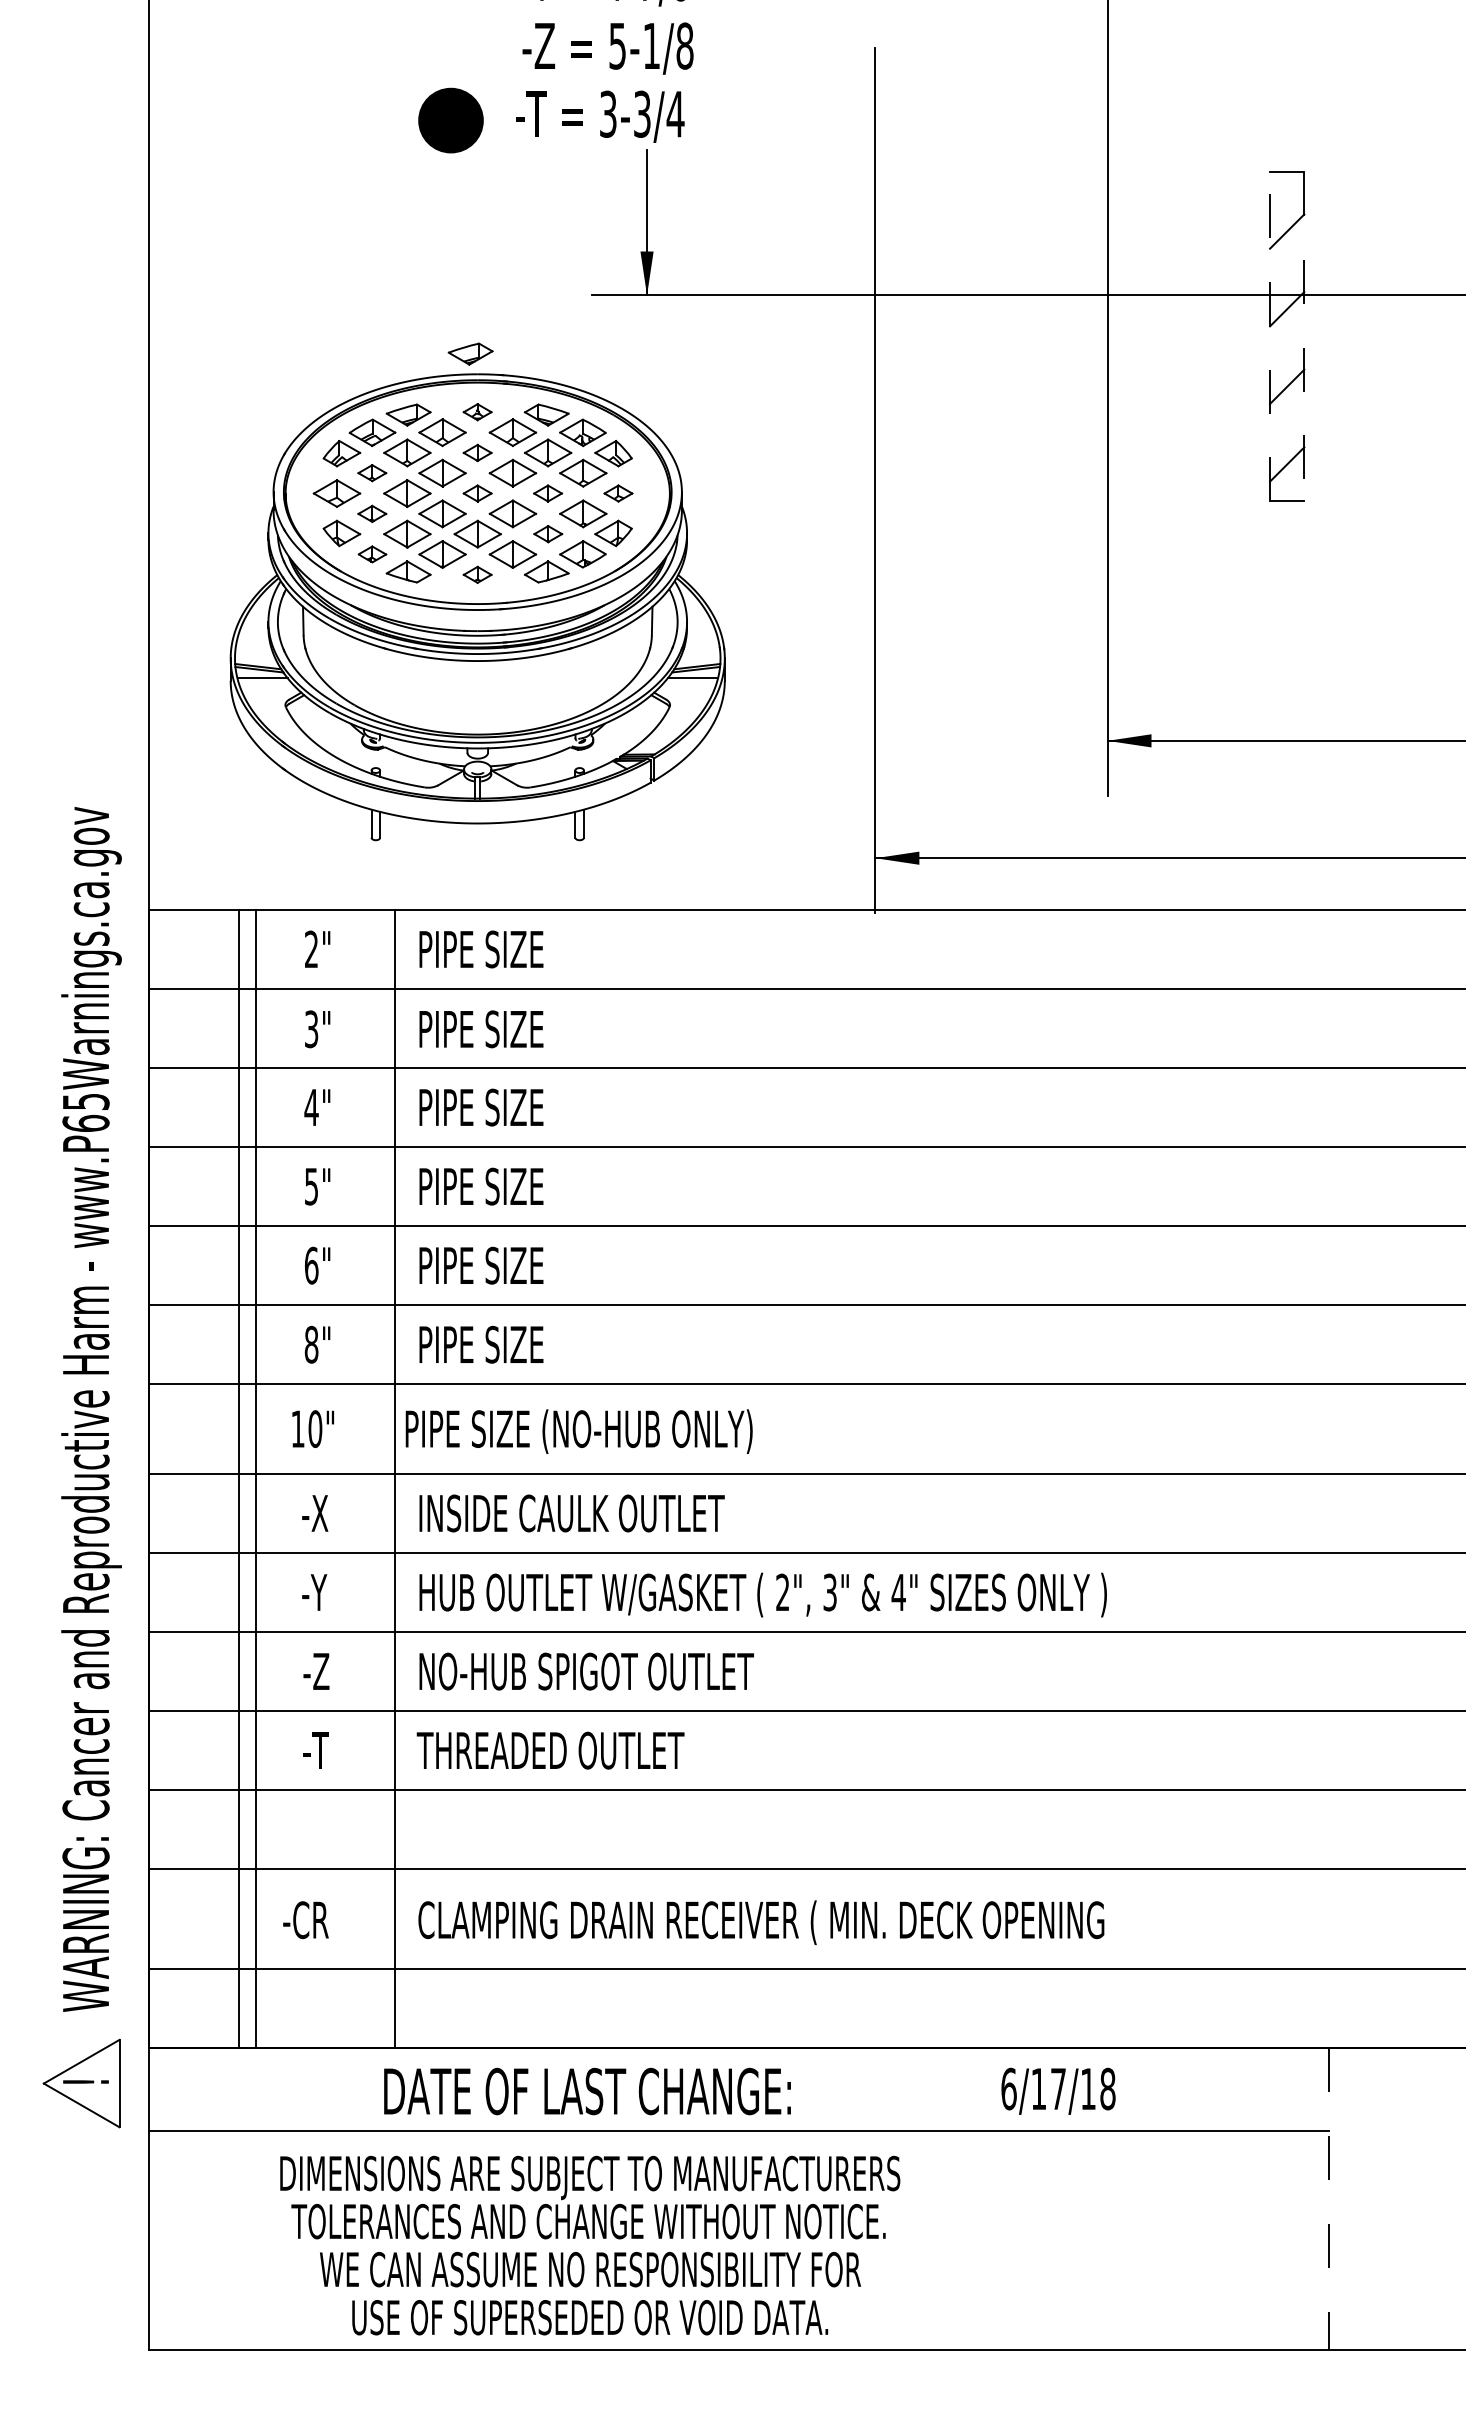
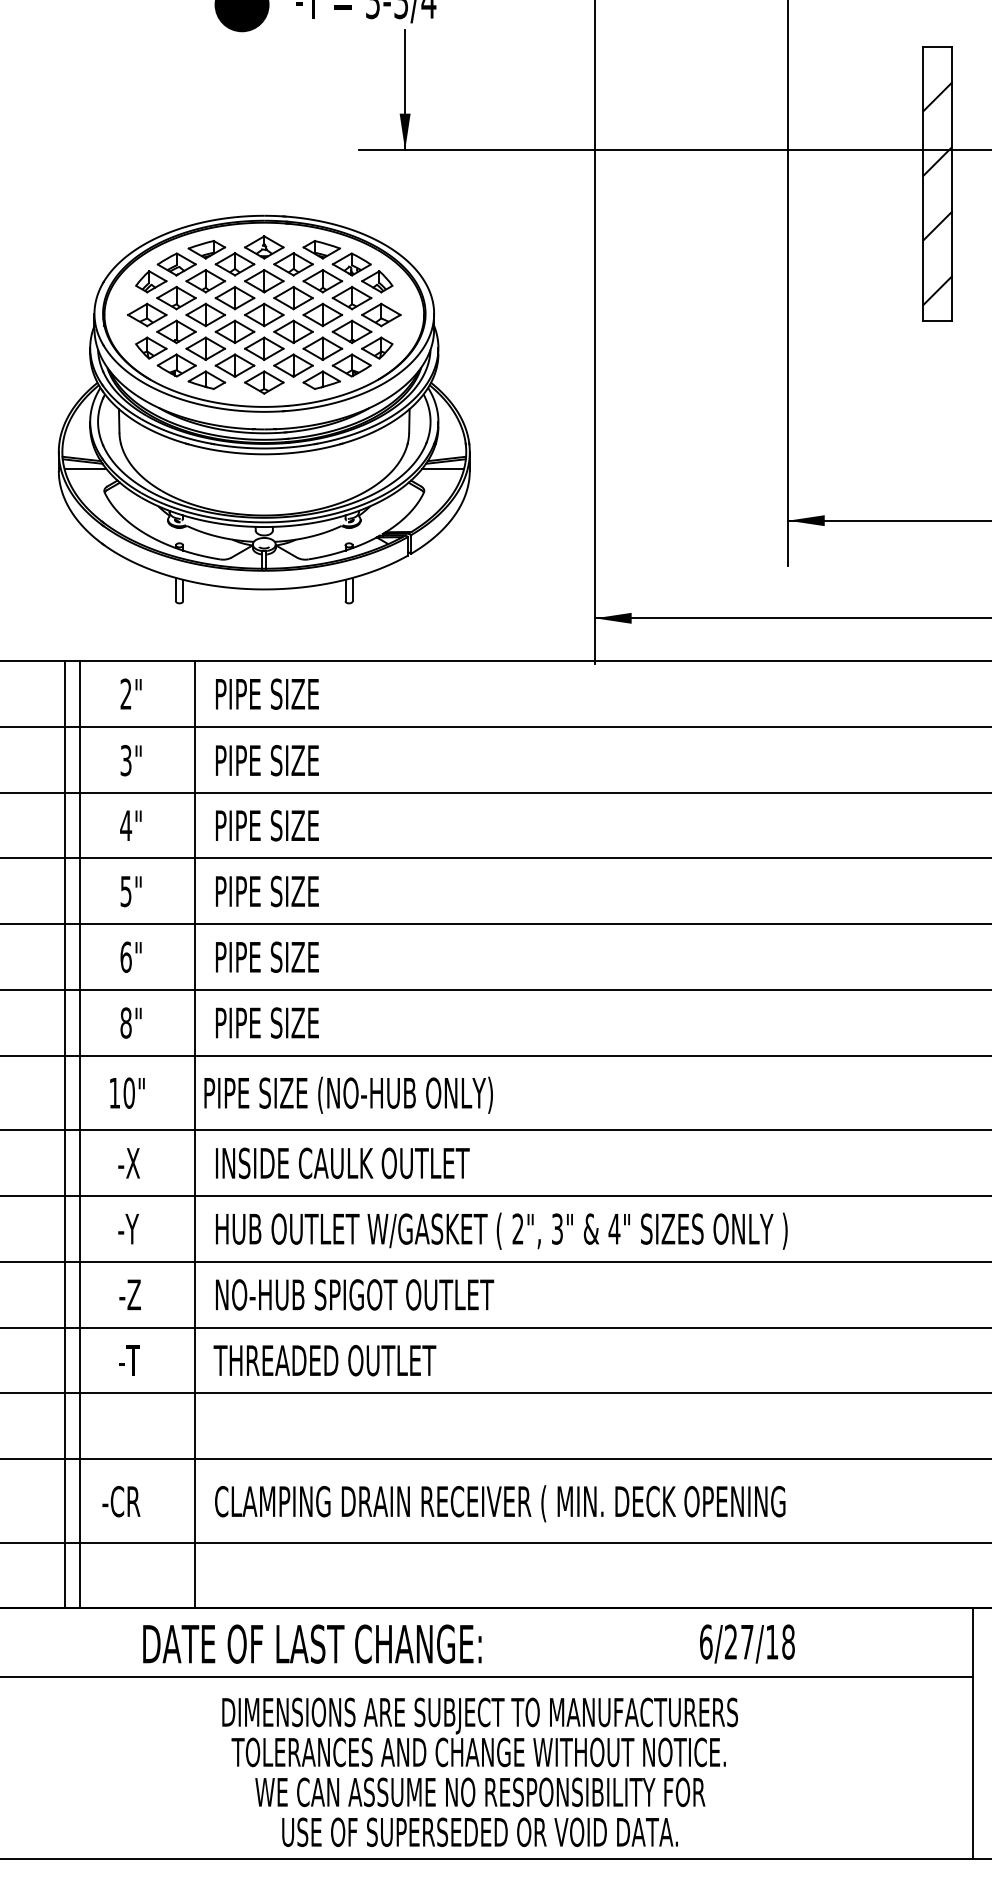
line: (1270, 336) -> (923, 184), dashed -> solid
line: (1304, 336) -> (952, 184), dashed -> solid
part: (470, 353) -> (258, 198), removed
part: (477, 411) -> (264, 246), size x1.67
part: (477, 452) -> (264, 280), size x1.67
part: (372, 472) -> (176, 297), size x1.67
part: (477, 493) -> (264, 314), size x1.67
part: (547, 493) -> (322, 314), size x1.67
part: (618, 493) -> (381, 314), size x1.67
part: (372, 513) -> (176, 331), size x1.67
part: (548, 533) -> (323, 348), size x1.67
part: (372, 554) -> (176, 365), size x1.67
part: (477, 574) -> (264, 382), size x1.67
text: (1038, 2088) -> (730, 1641), 6/17/18 -> 6/27/18
text: (587, 2091) -> (312, 1644), moved
line: (1329, 2199) -> (972, 1733), dashed -> solid
text: (590, 2245) -> (480, 1772), moved

